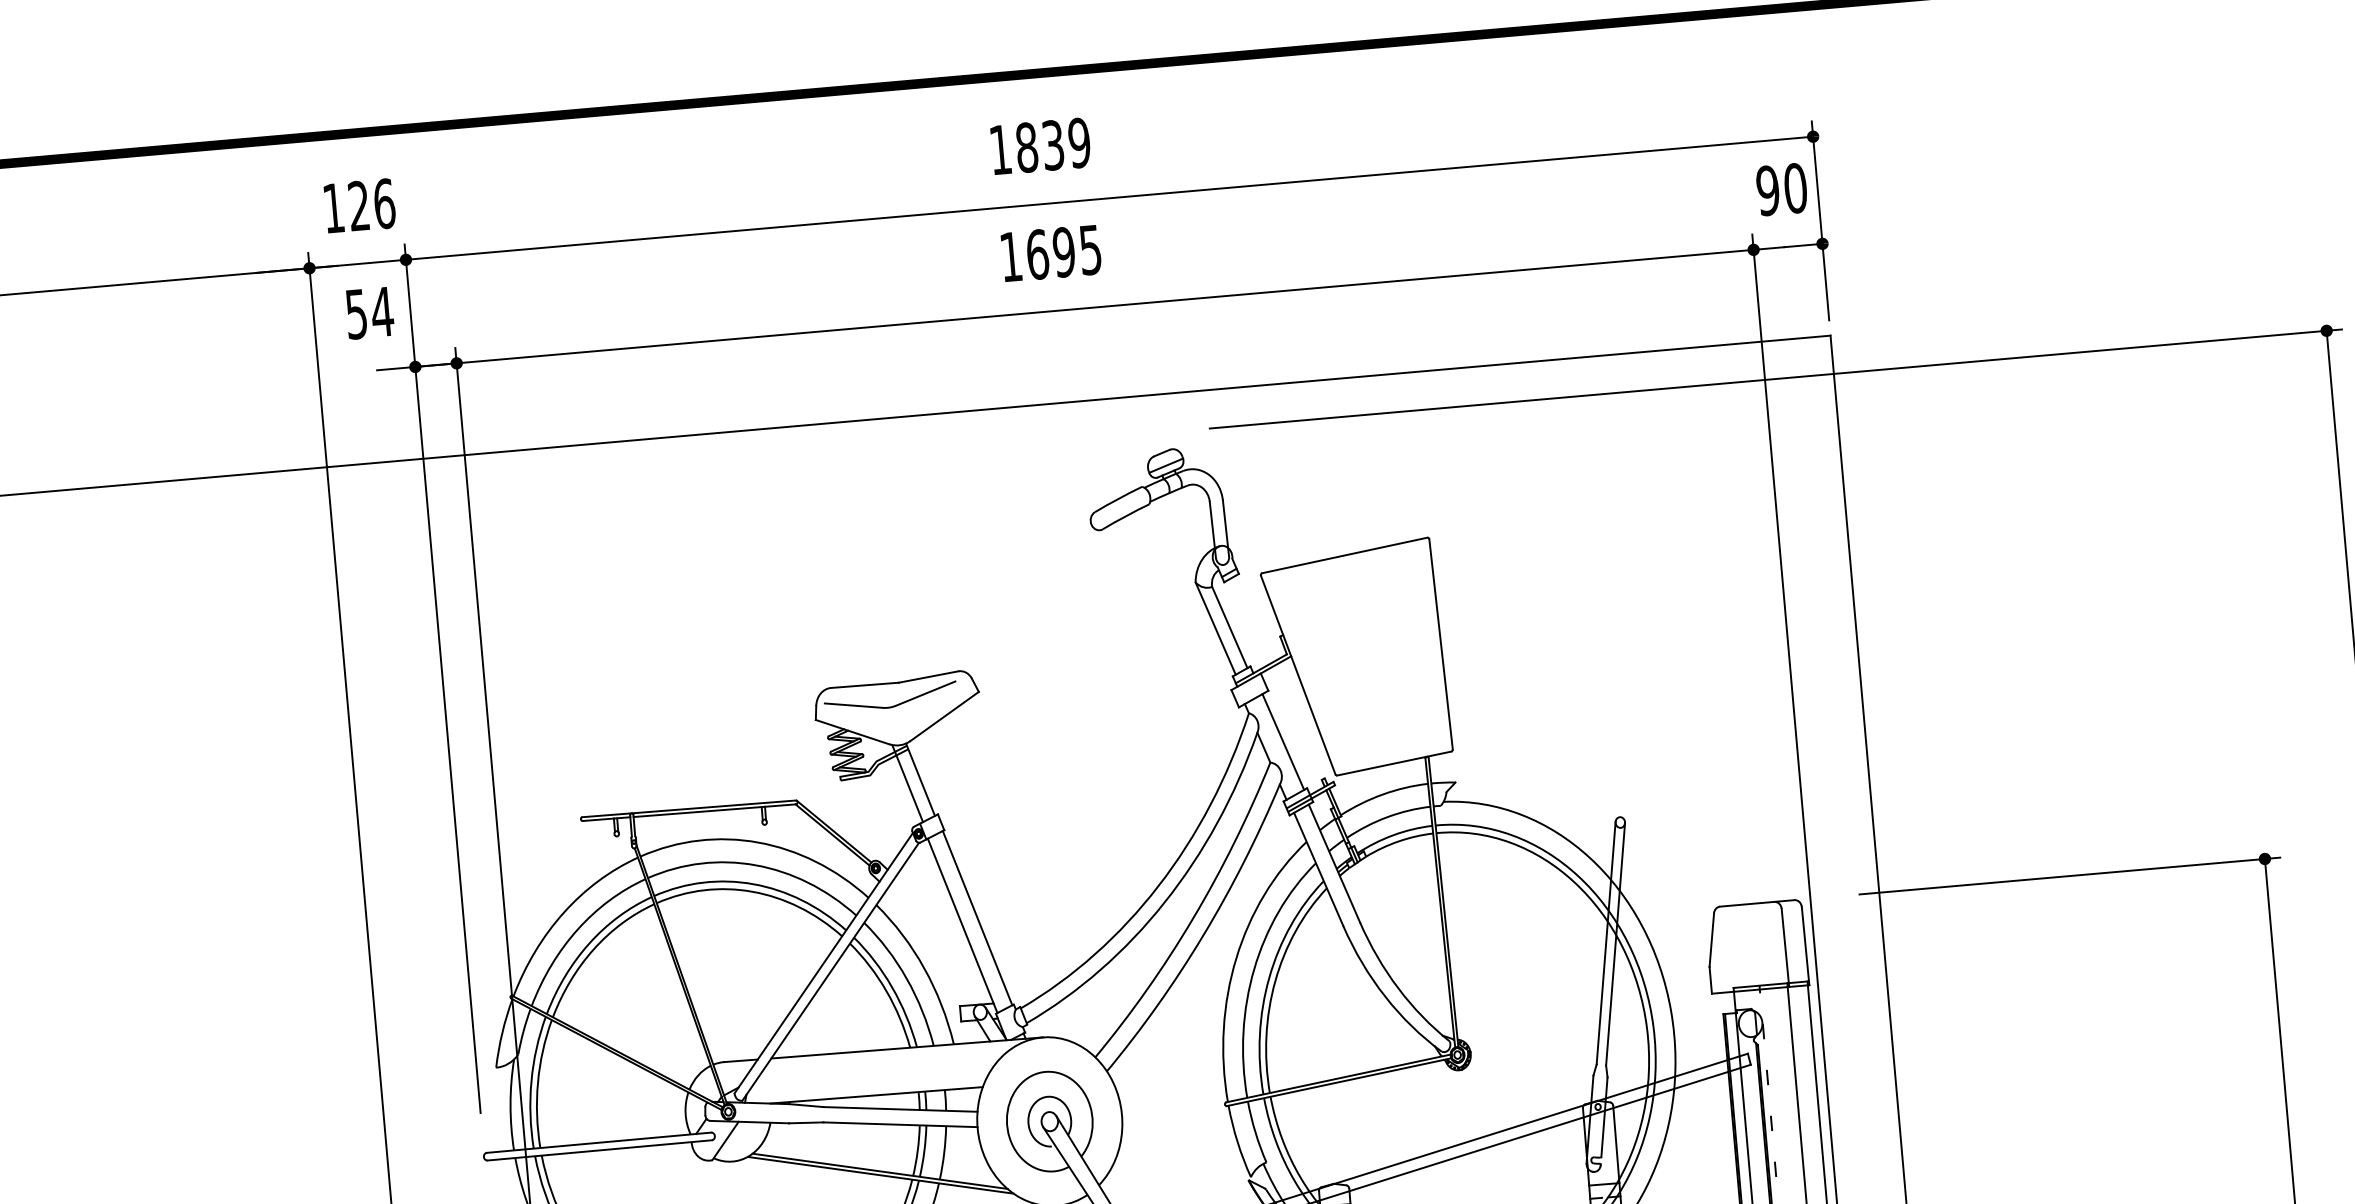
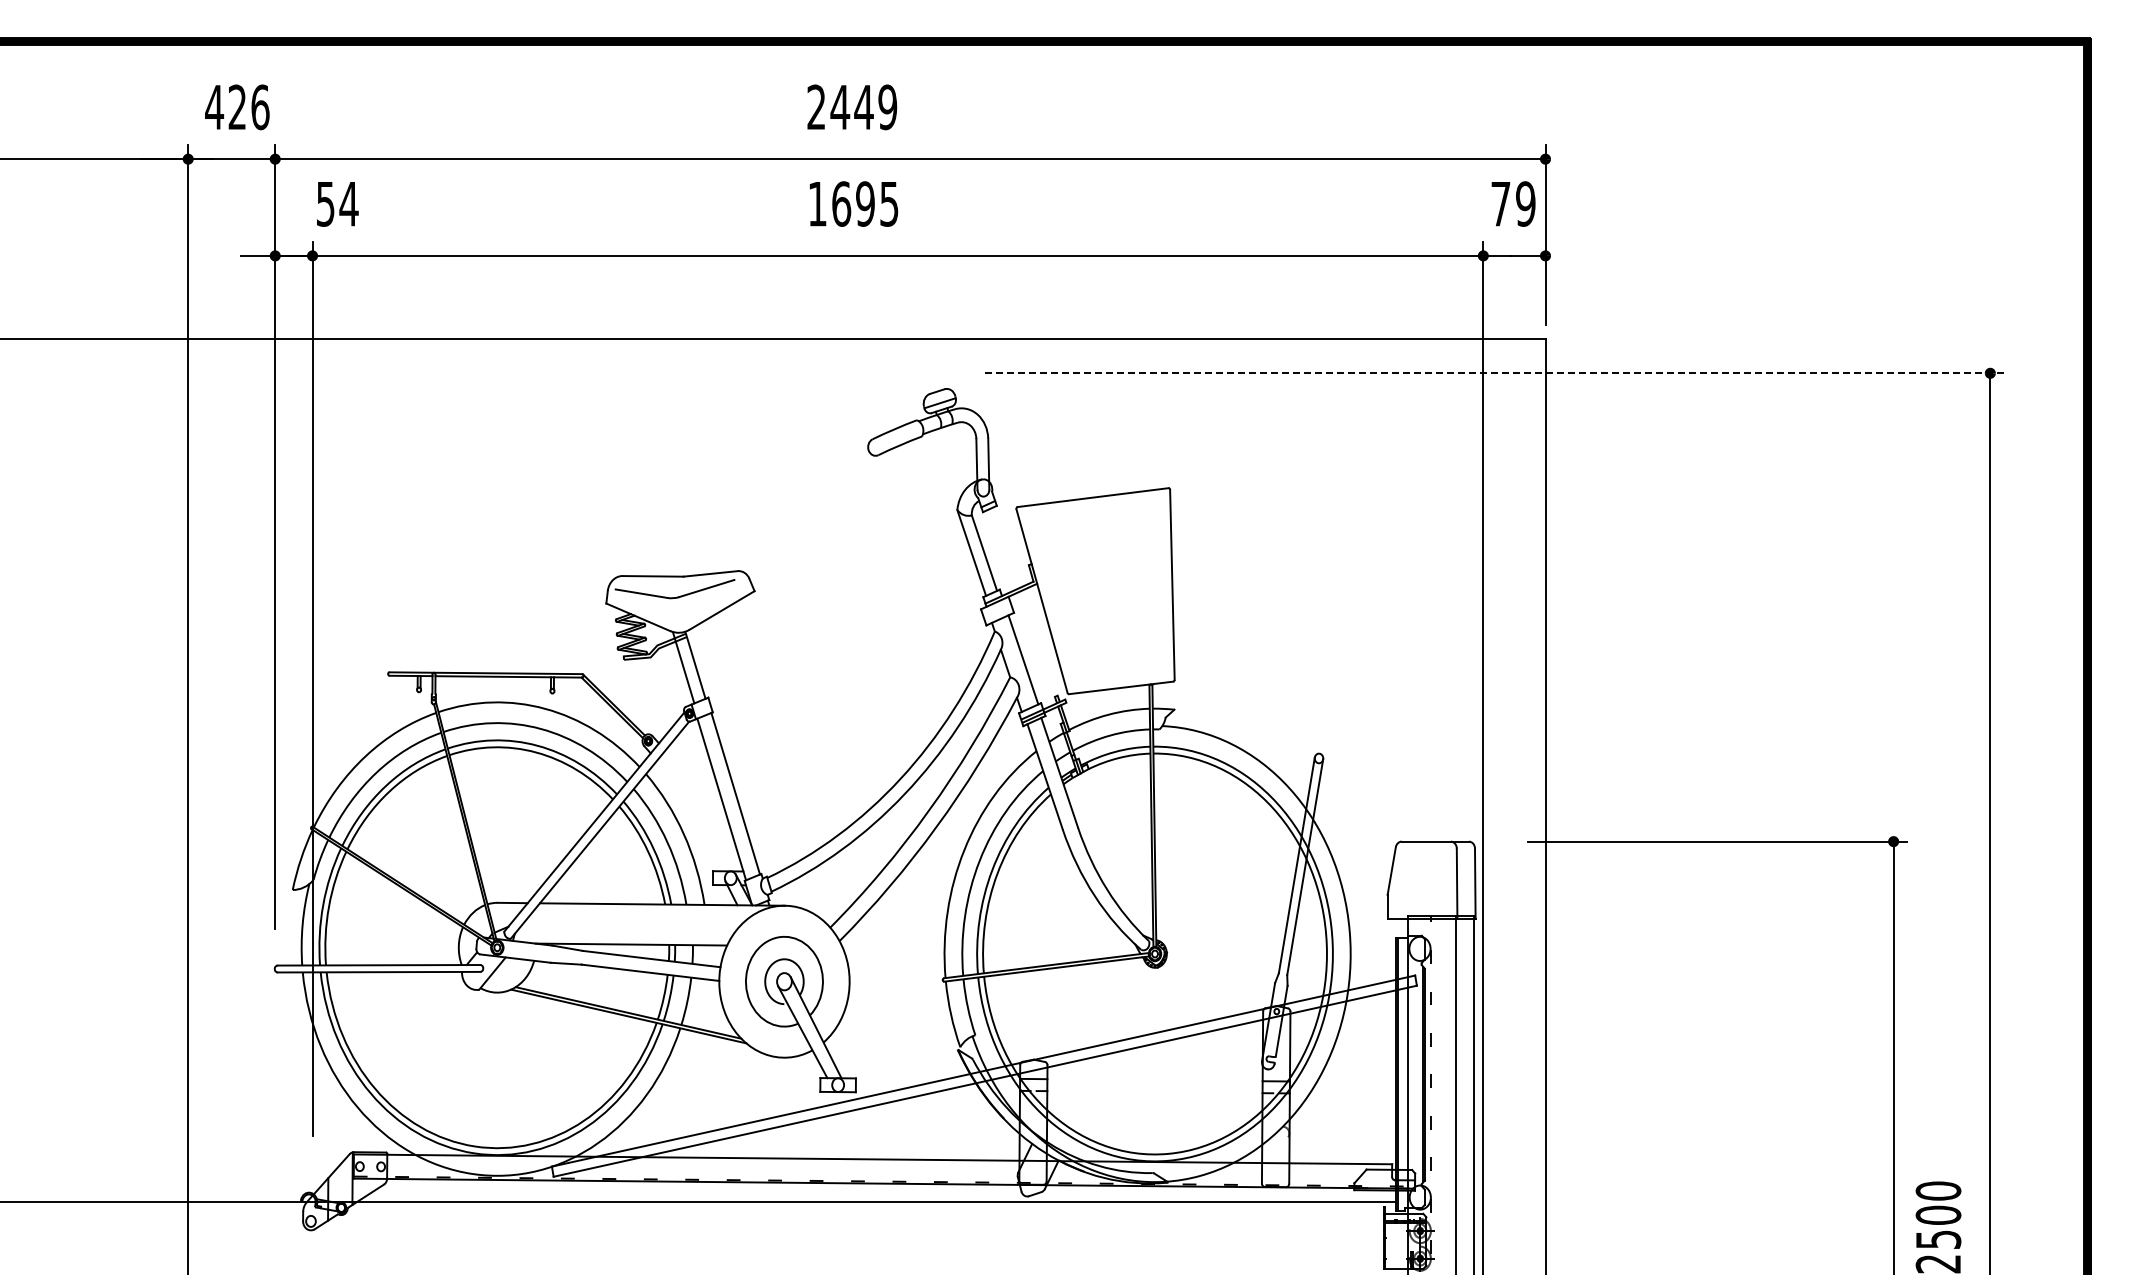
text: (1027, 147) -> (840, 107), 1839 -> 2449
text: (1781, 188) -> (1513, 203), 90 -> 79
text: (333, 208) -> (214, 107), 126 -> 426
text: (369, 313) -> (337, 204), moved
line: (1775, 379) -> (1492, 373), solid -> dashed

